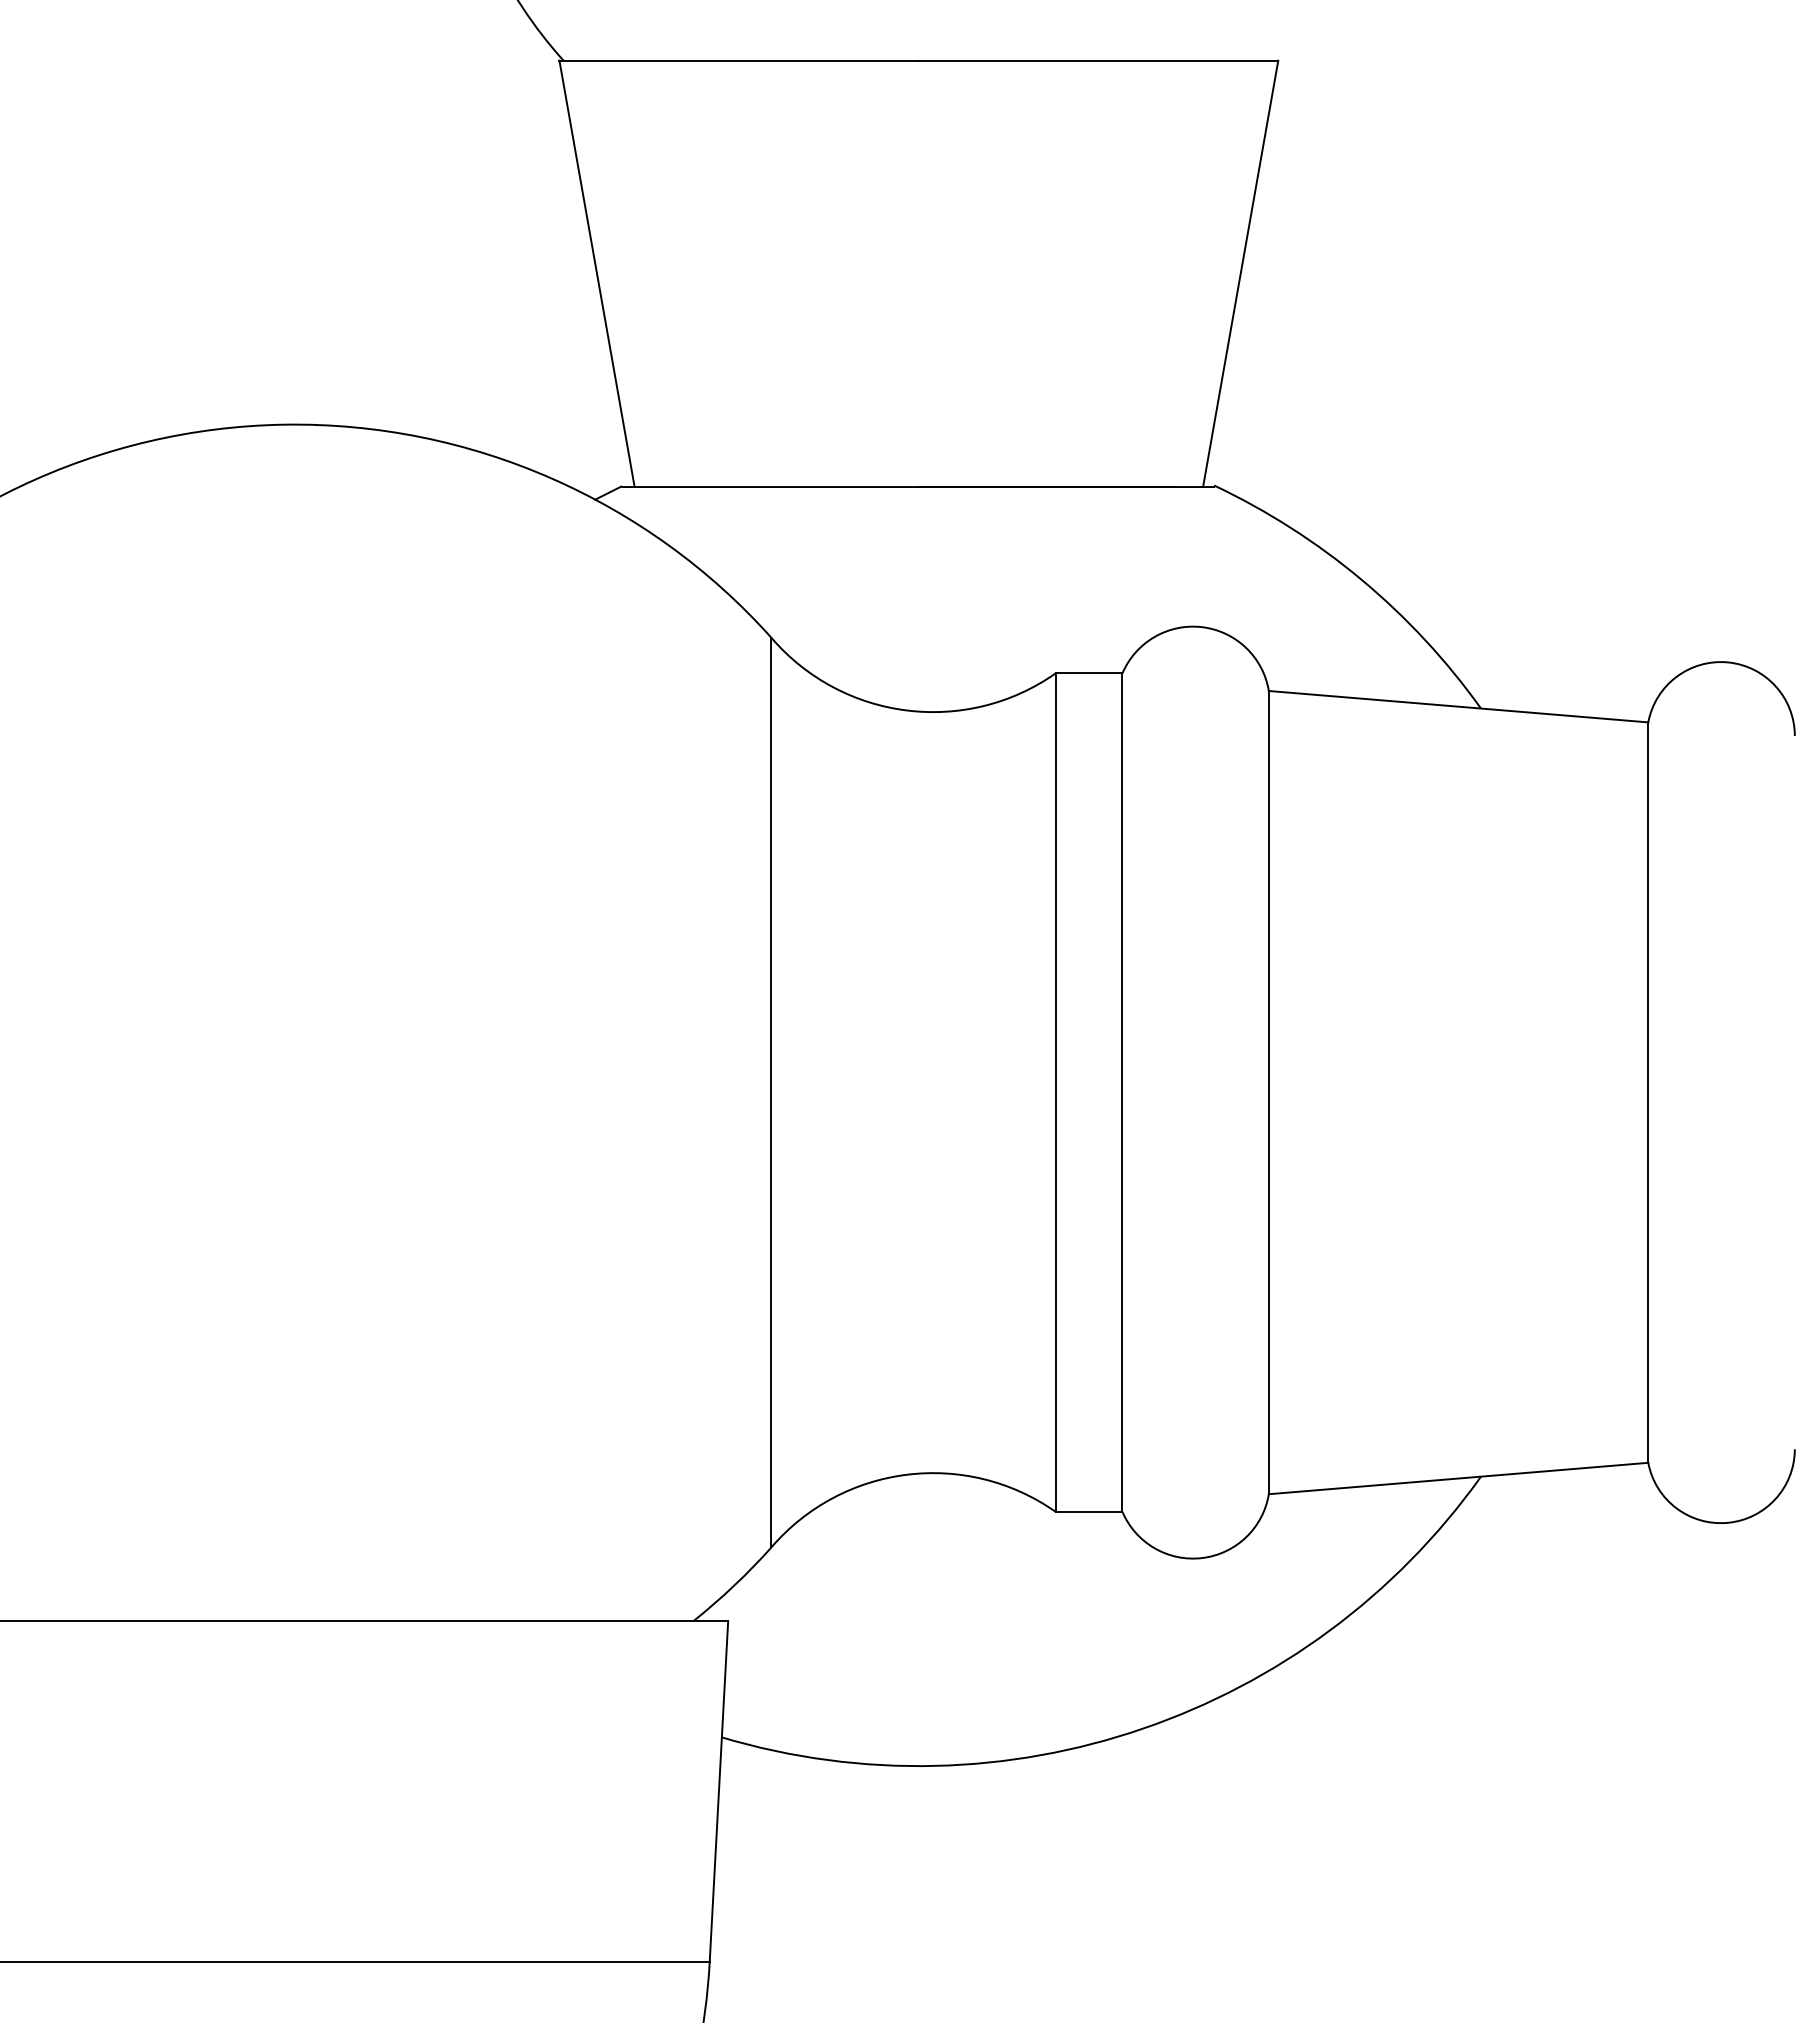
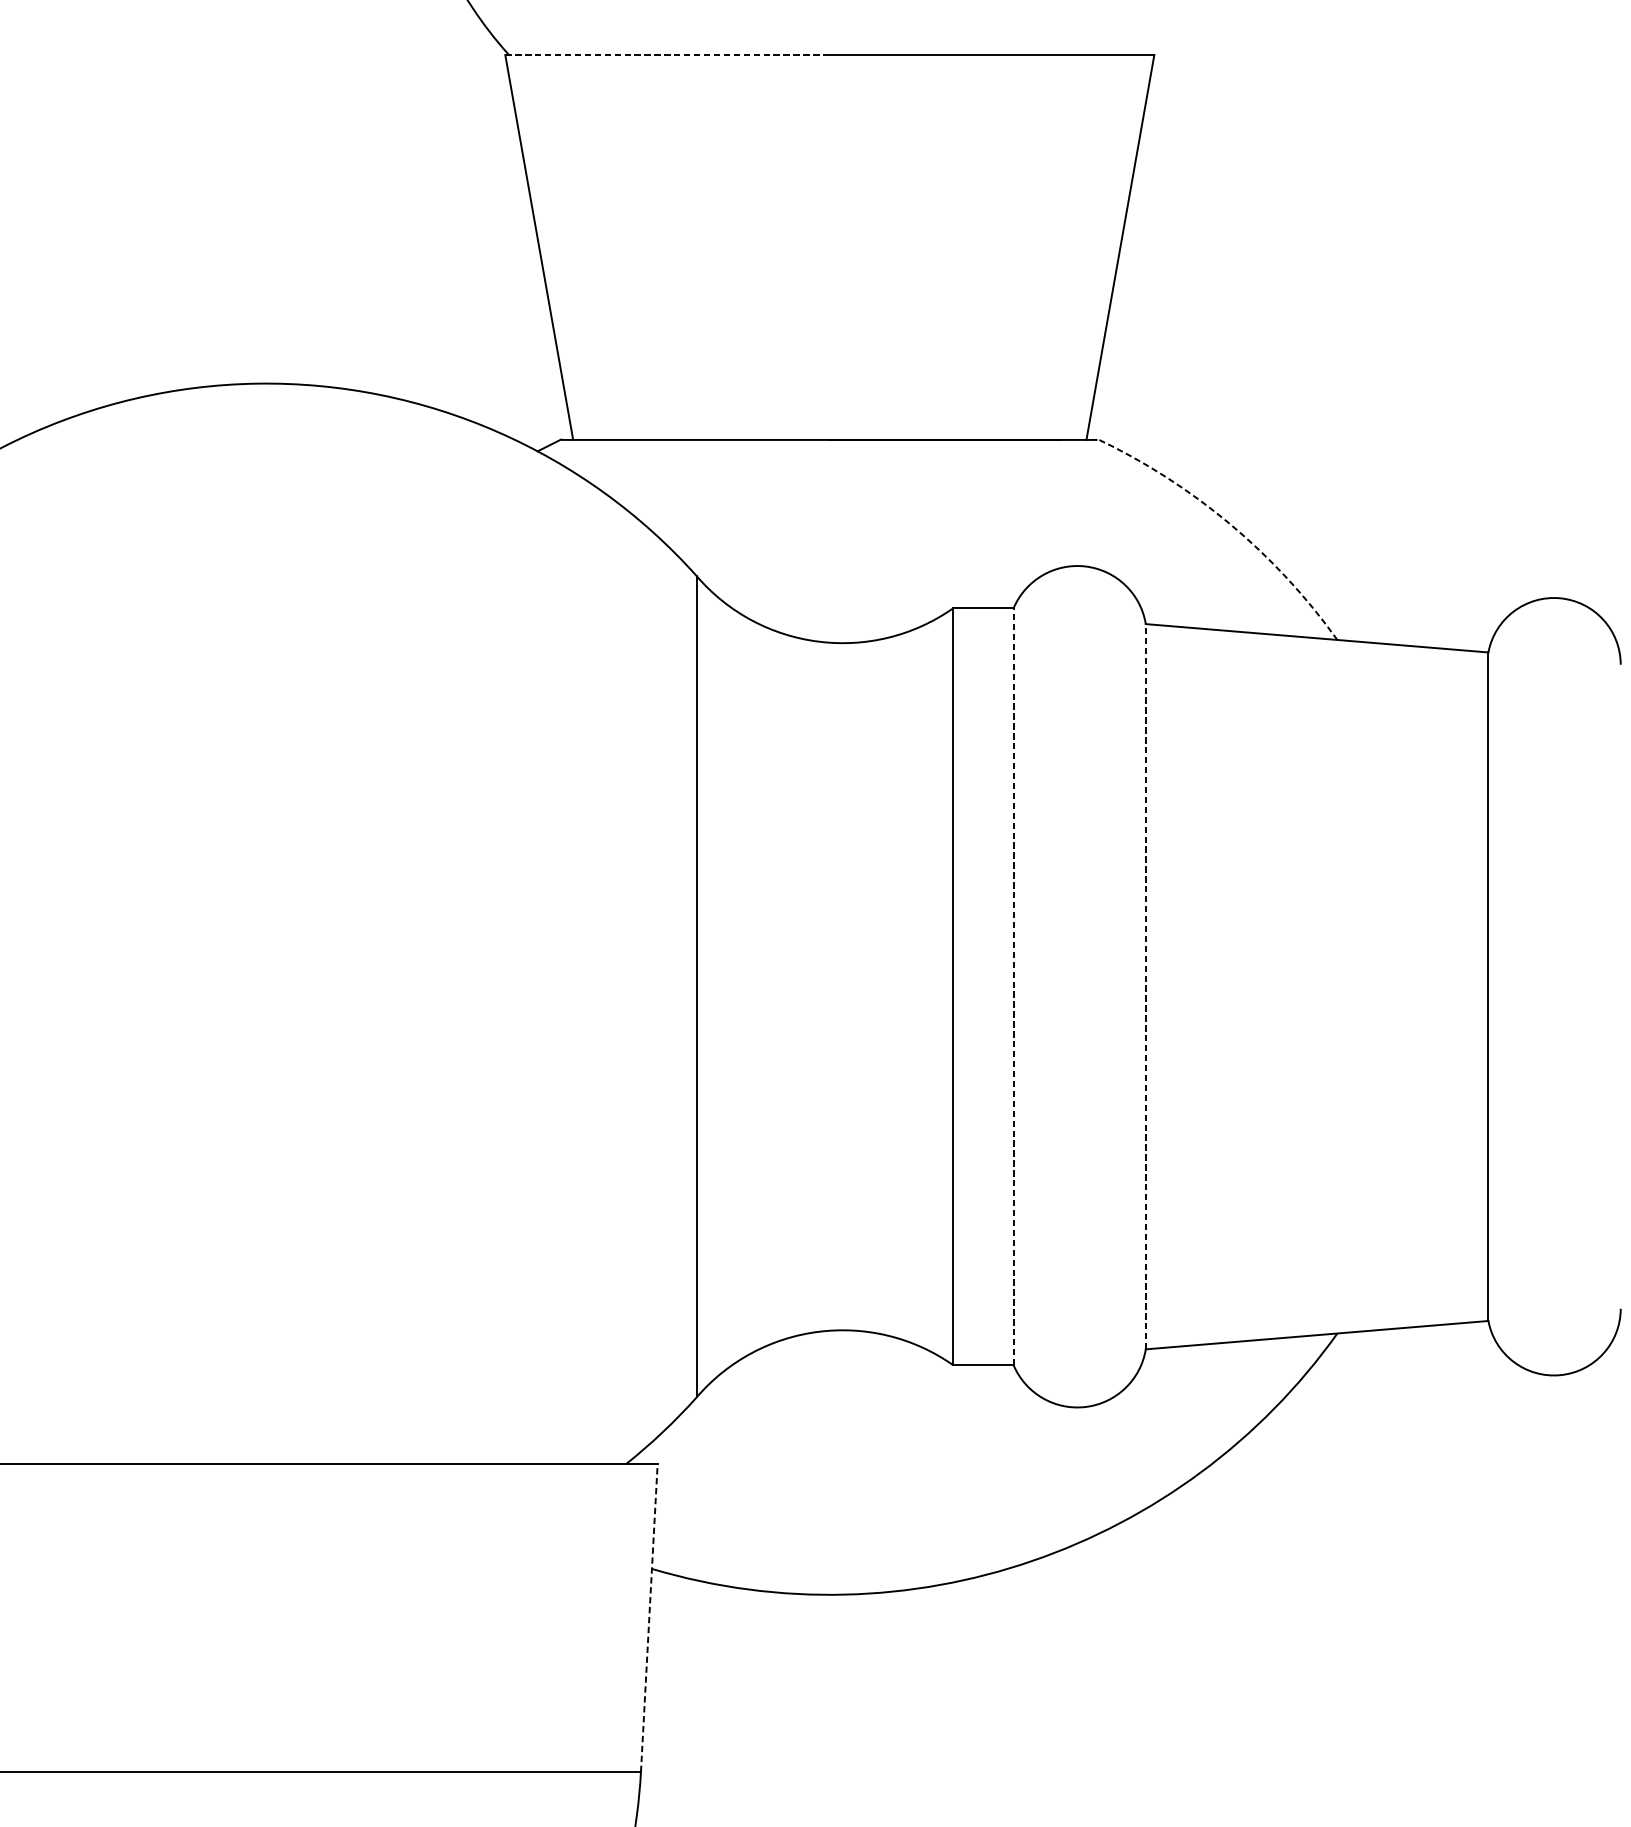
line: (739, 60) -> (667, 54), solid -> dashed
arc: (1361, 579) -> (1229, 523), solid -> dashed
line: (1122, 1092) -> (1013, 986), solid -> dashed
line: (1268, 1092) -> (1145, 986), solid -> dashed
line: (718, 1791) -> (648, 1617), solid -> dashed

